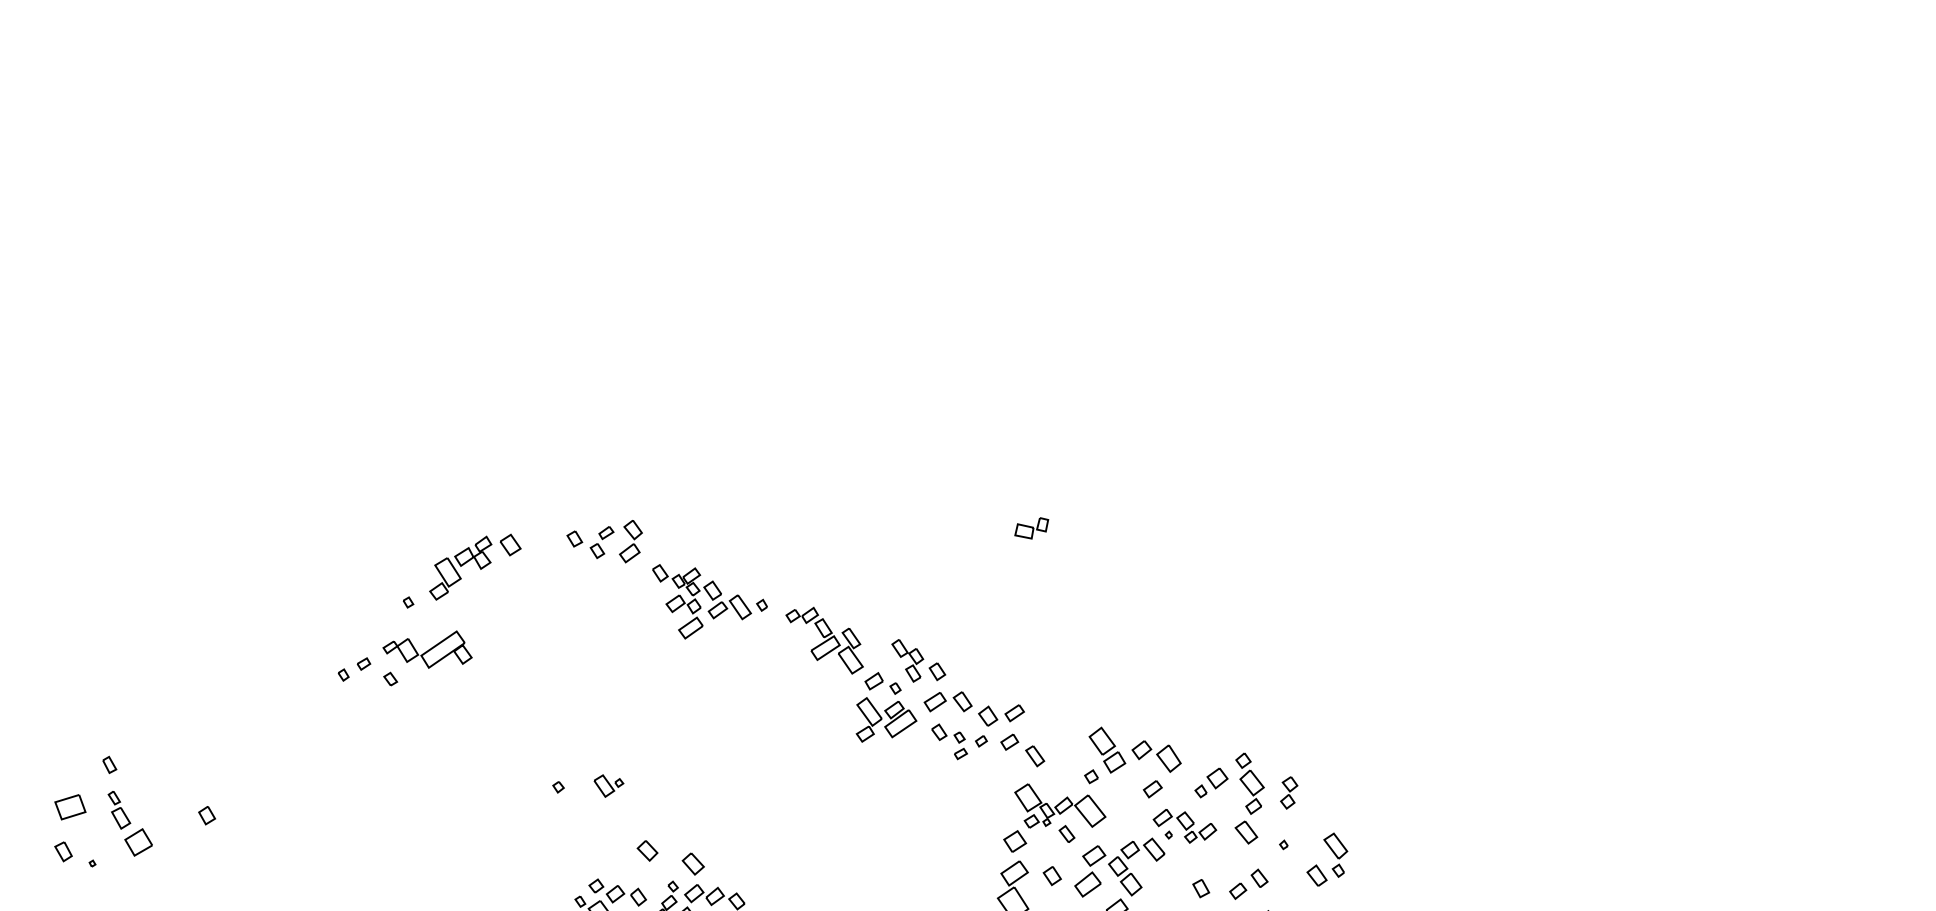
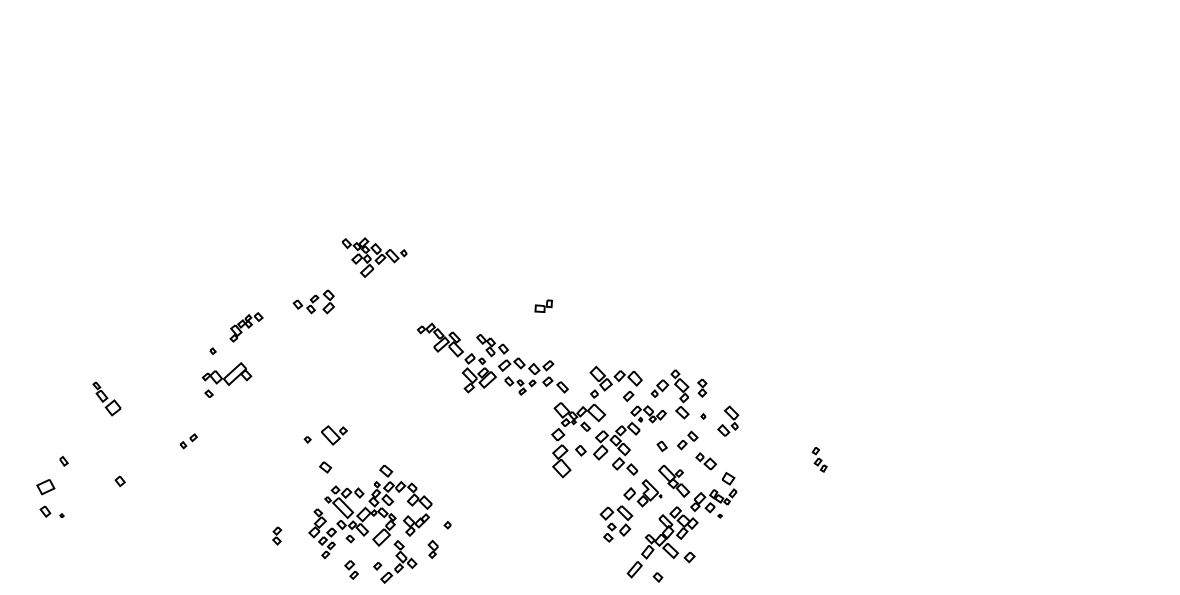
part: (1031, 526) -> (543, 305), moved
part: (475, 567) -> (246, 327), size x0.7
part: (707, 605) -> (374, 257), moved
part: (353, 669) -> (188, 441), moved
part: (608, 786) -> (334, 435), size x1.6
part: (128, 823) -> (106, 398), moved
part: (647, 851) -> (325, 467), moved

